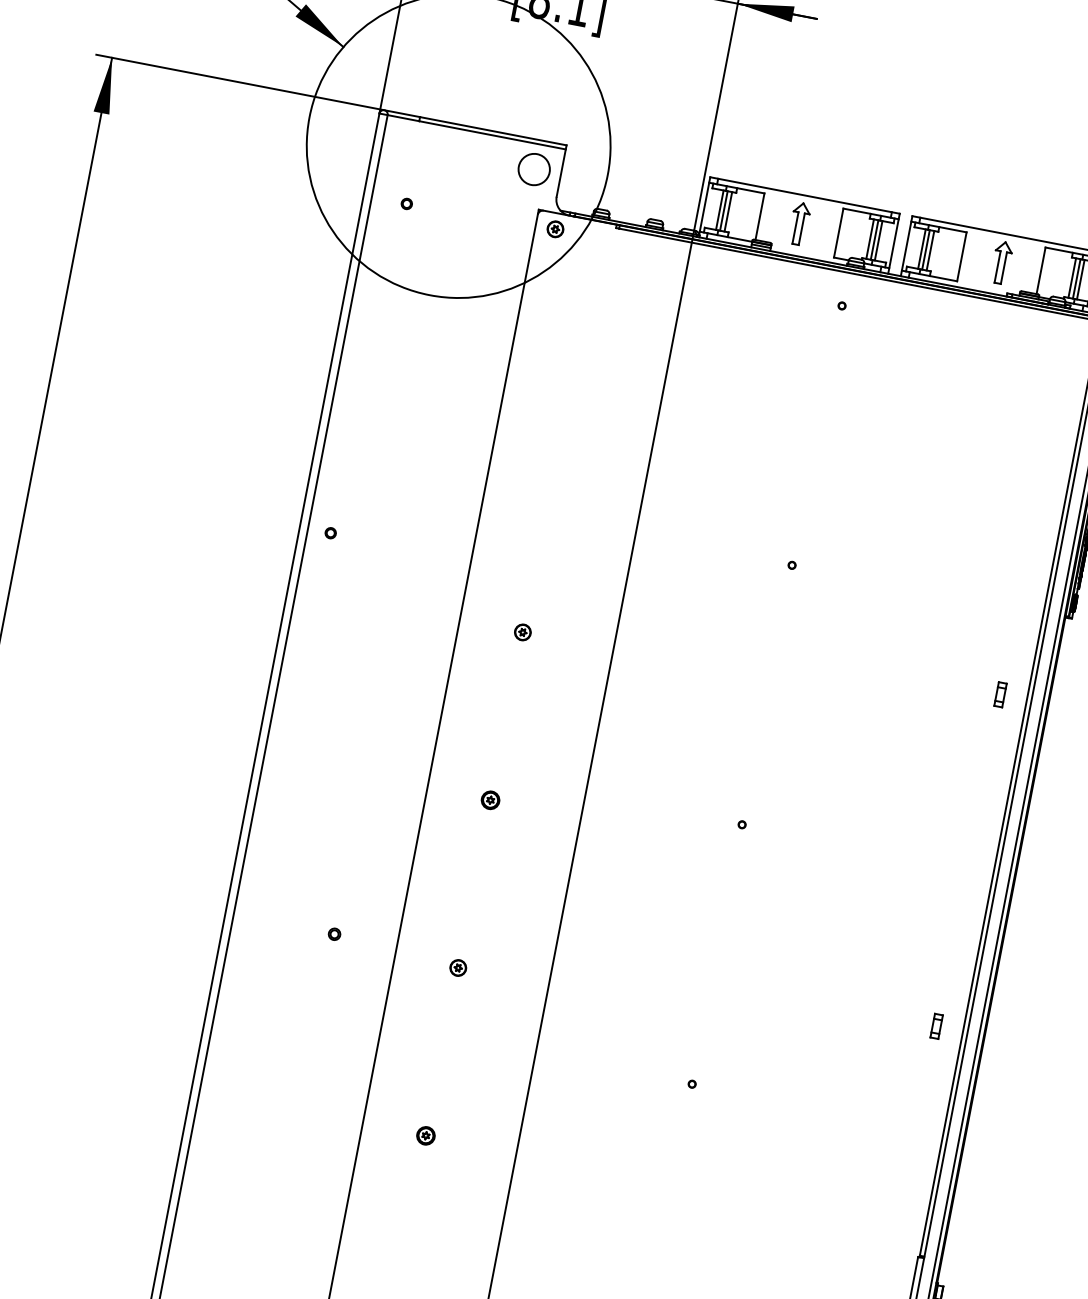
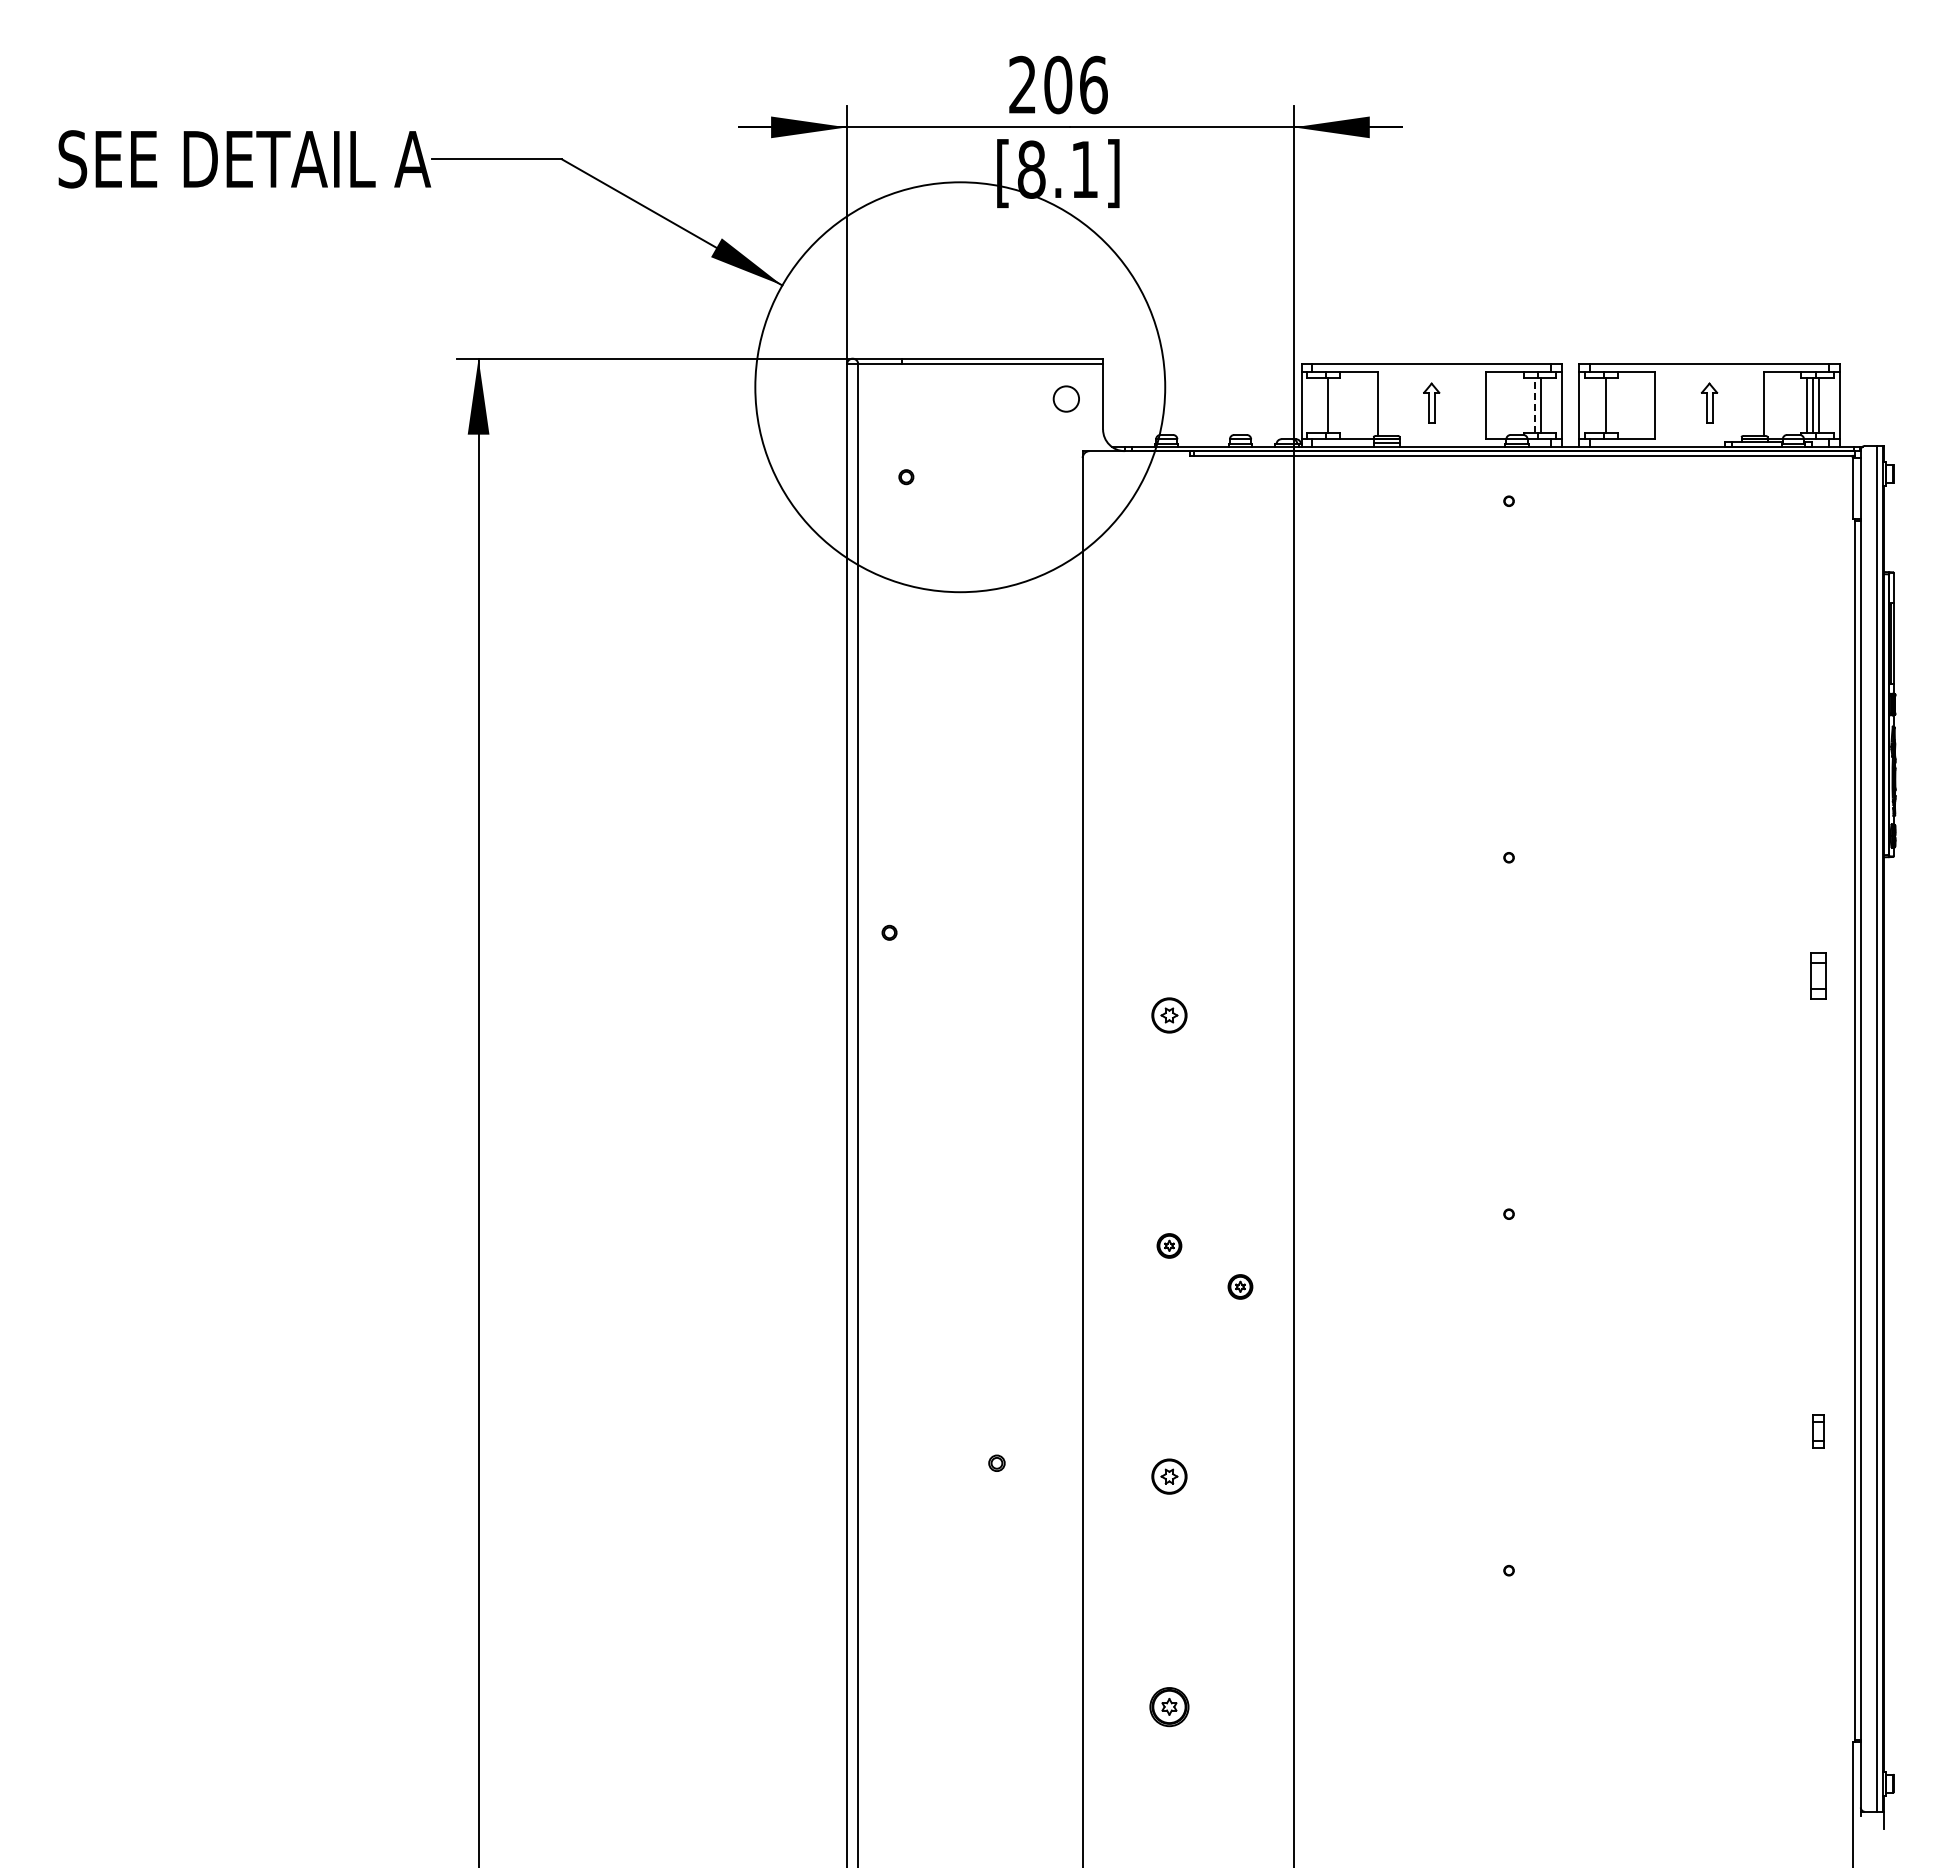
circle: (534, 169) -> (1066, 398), size x0.6
line: (719, 210) -> (1322, 405), removed
line: (728, 211) -> (1334, 405), removed
part: (799, 223) -> (1431, 403), size x0.7
part: (555, 229) -> (1109, 472), removed
line: (870, 239) -> (1529, 405), removed
line: (874, 239) -> (1535, 405), solid -> dashed
line: (922, 249) -> (1600, 405), removed
line: (930, 250) -> (1612, 405), removed
part: (1001, 262) -> (1709, 403), size x0.7
part: (523, 631) -> (1169, 1014), size x1.6
part: (1000, 694) -> (1818, 975), size x1.4
part: (536, 839) -> (1240, 1286), added
part: (458, 967) -> (1169, 1475), size x1.6
part: (426, 1135) -> (1169, 1706), size x1.6

